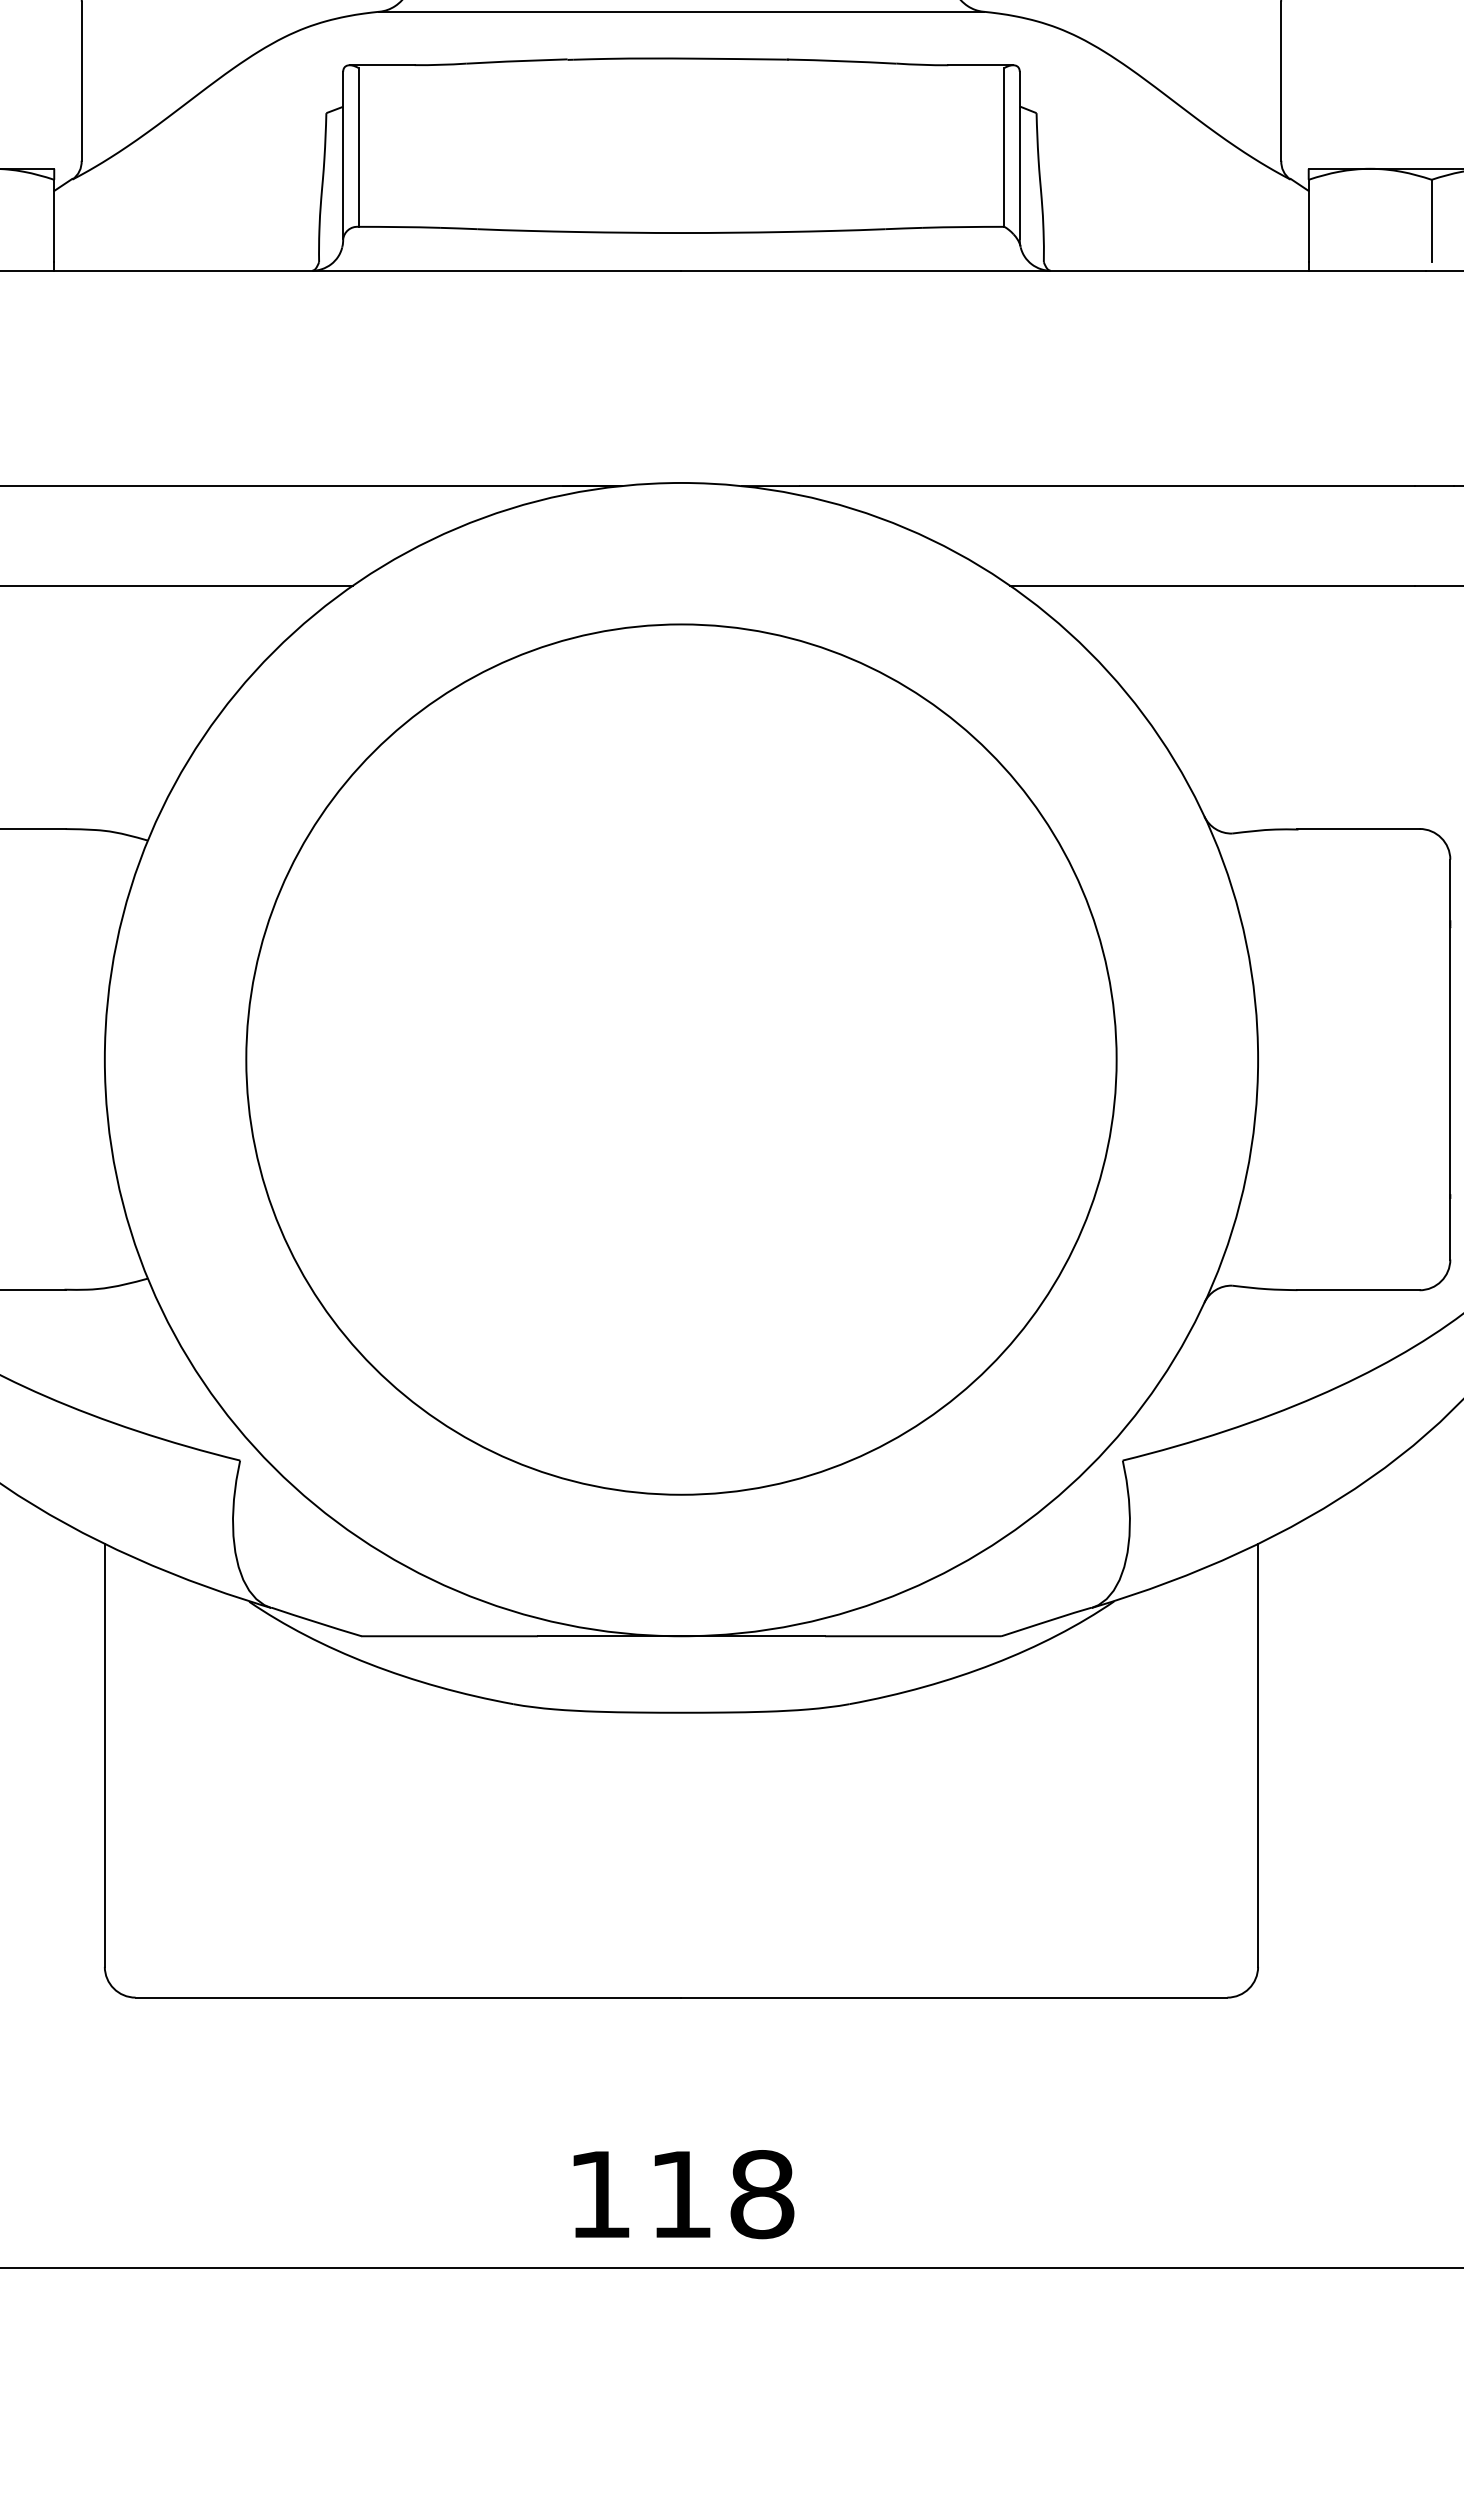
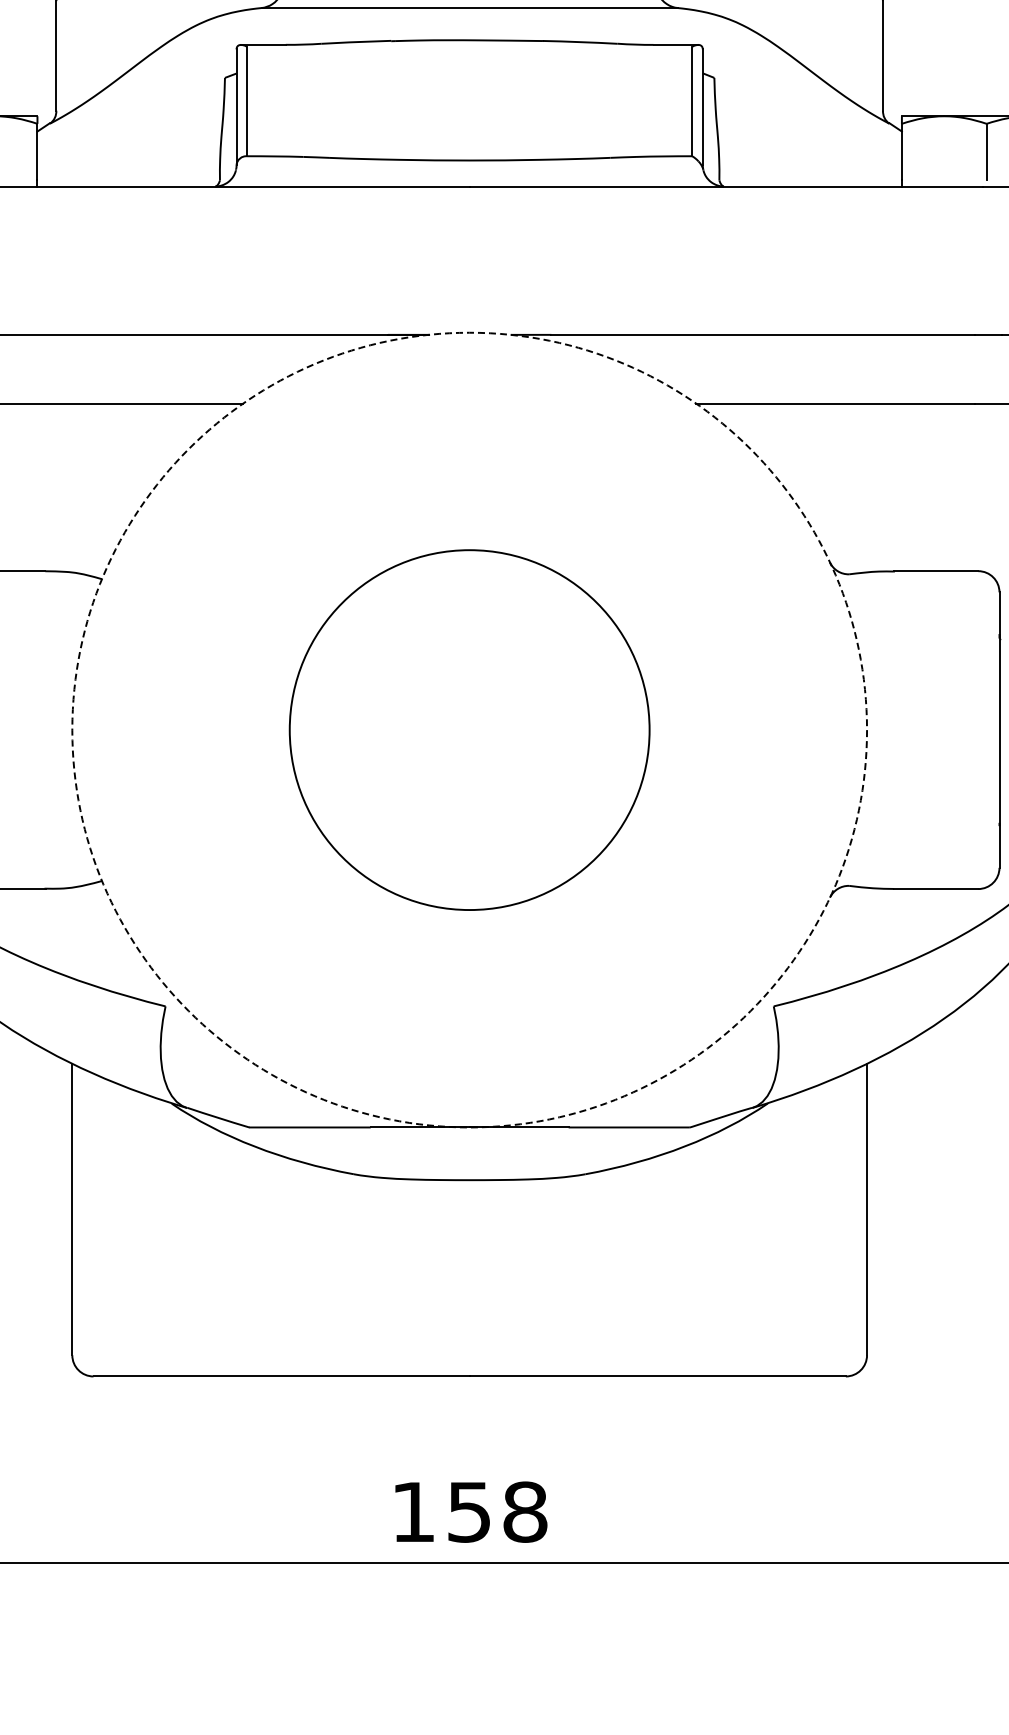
circle: (681, 1058) -> (469, 729), size x0.6
circle: (681, 1058) -> (469, 729), solid -> dashed
text: (679, 2195) -> (468, 1512), 118 -> 158

